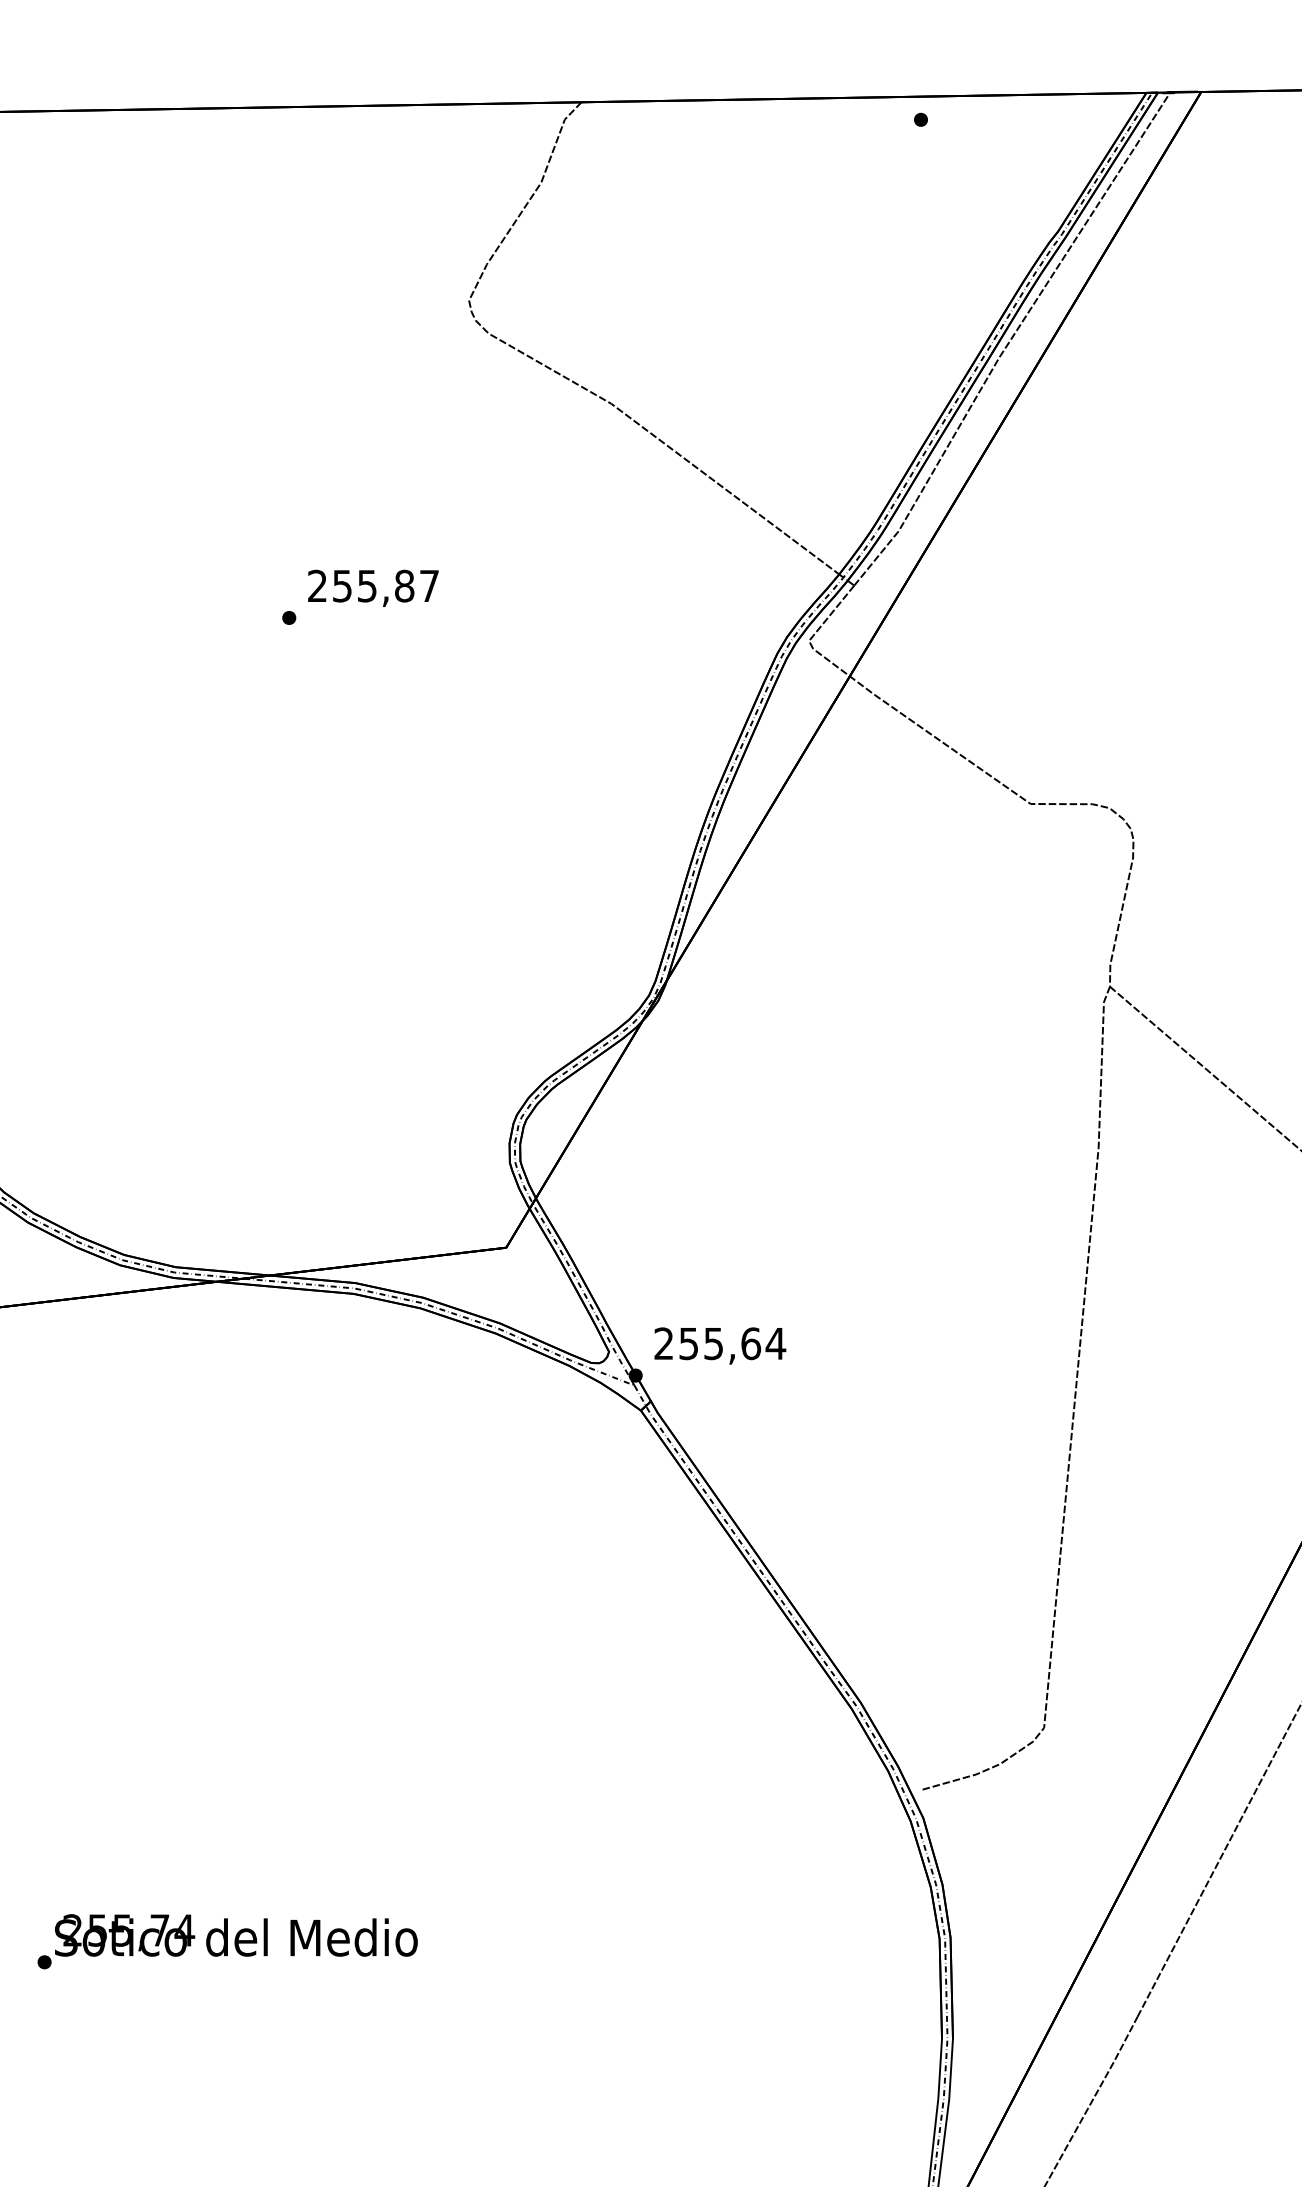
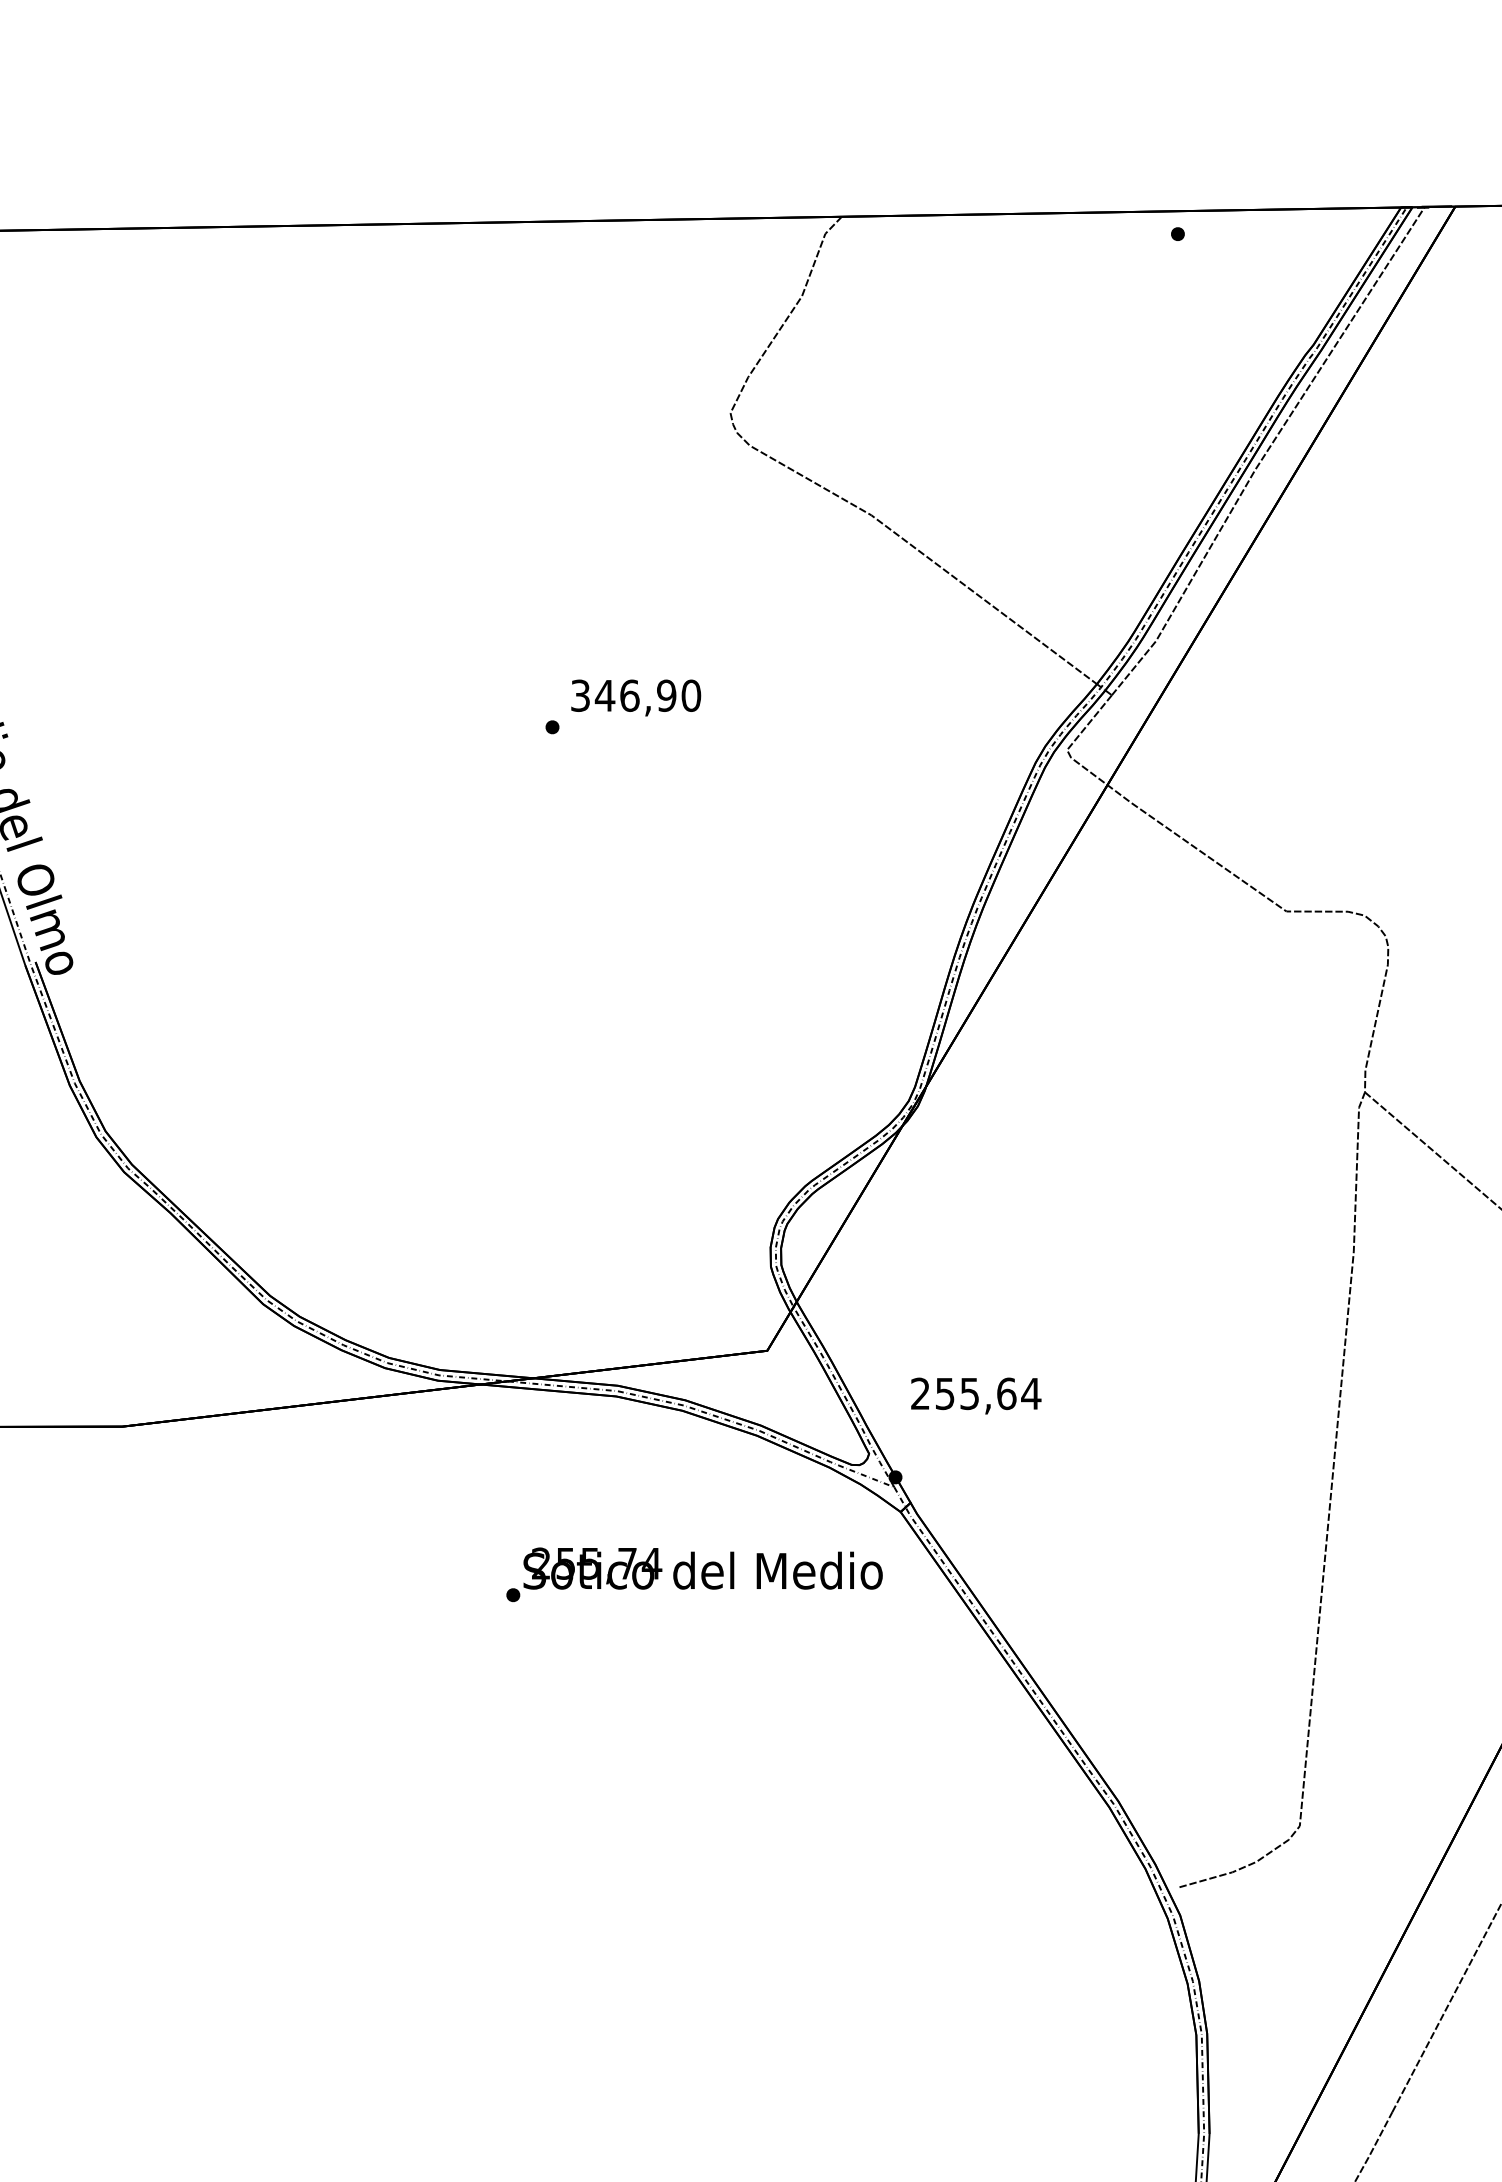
text: (374, 585) -> (636, 695), 255,87 -> 346,90
text: (720, 1345) -> (976, 1395), moved
text: (227, 1941) -> (694, 1574), moved

